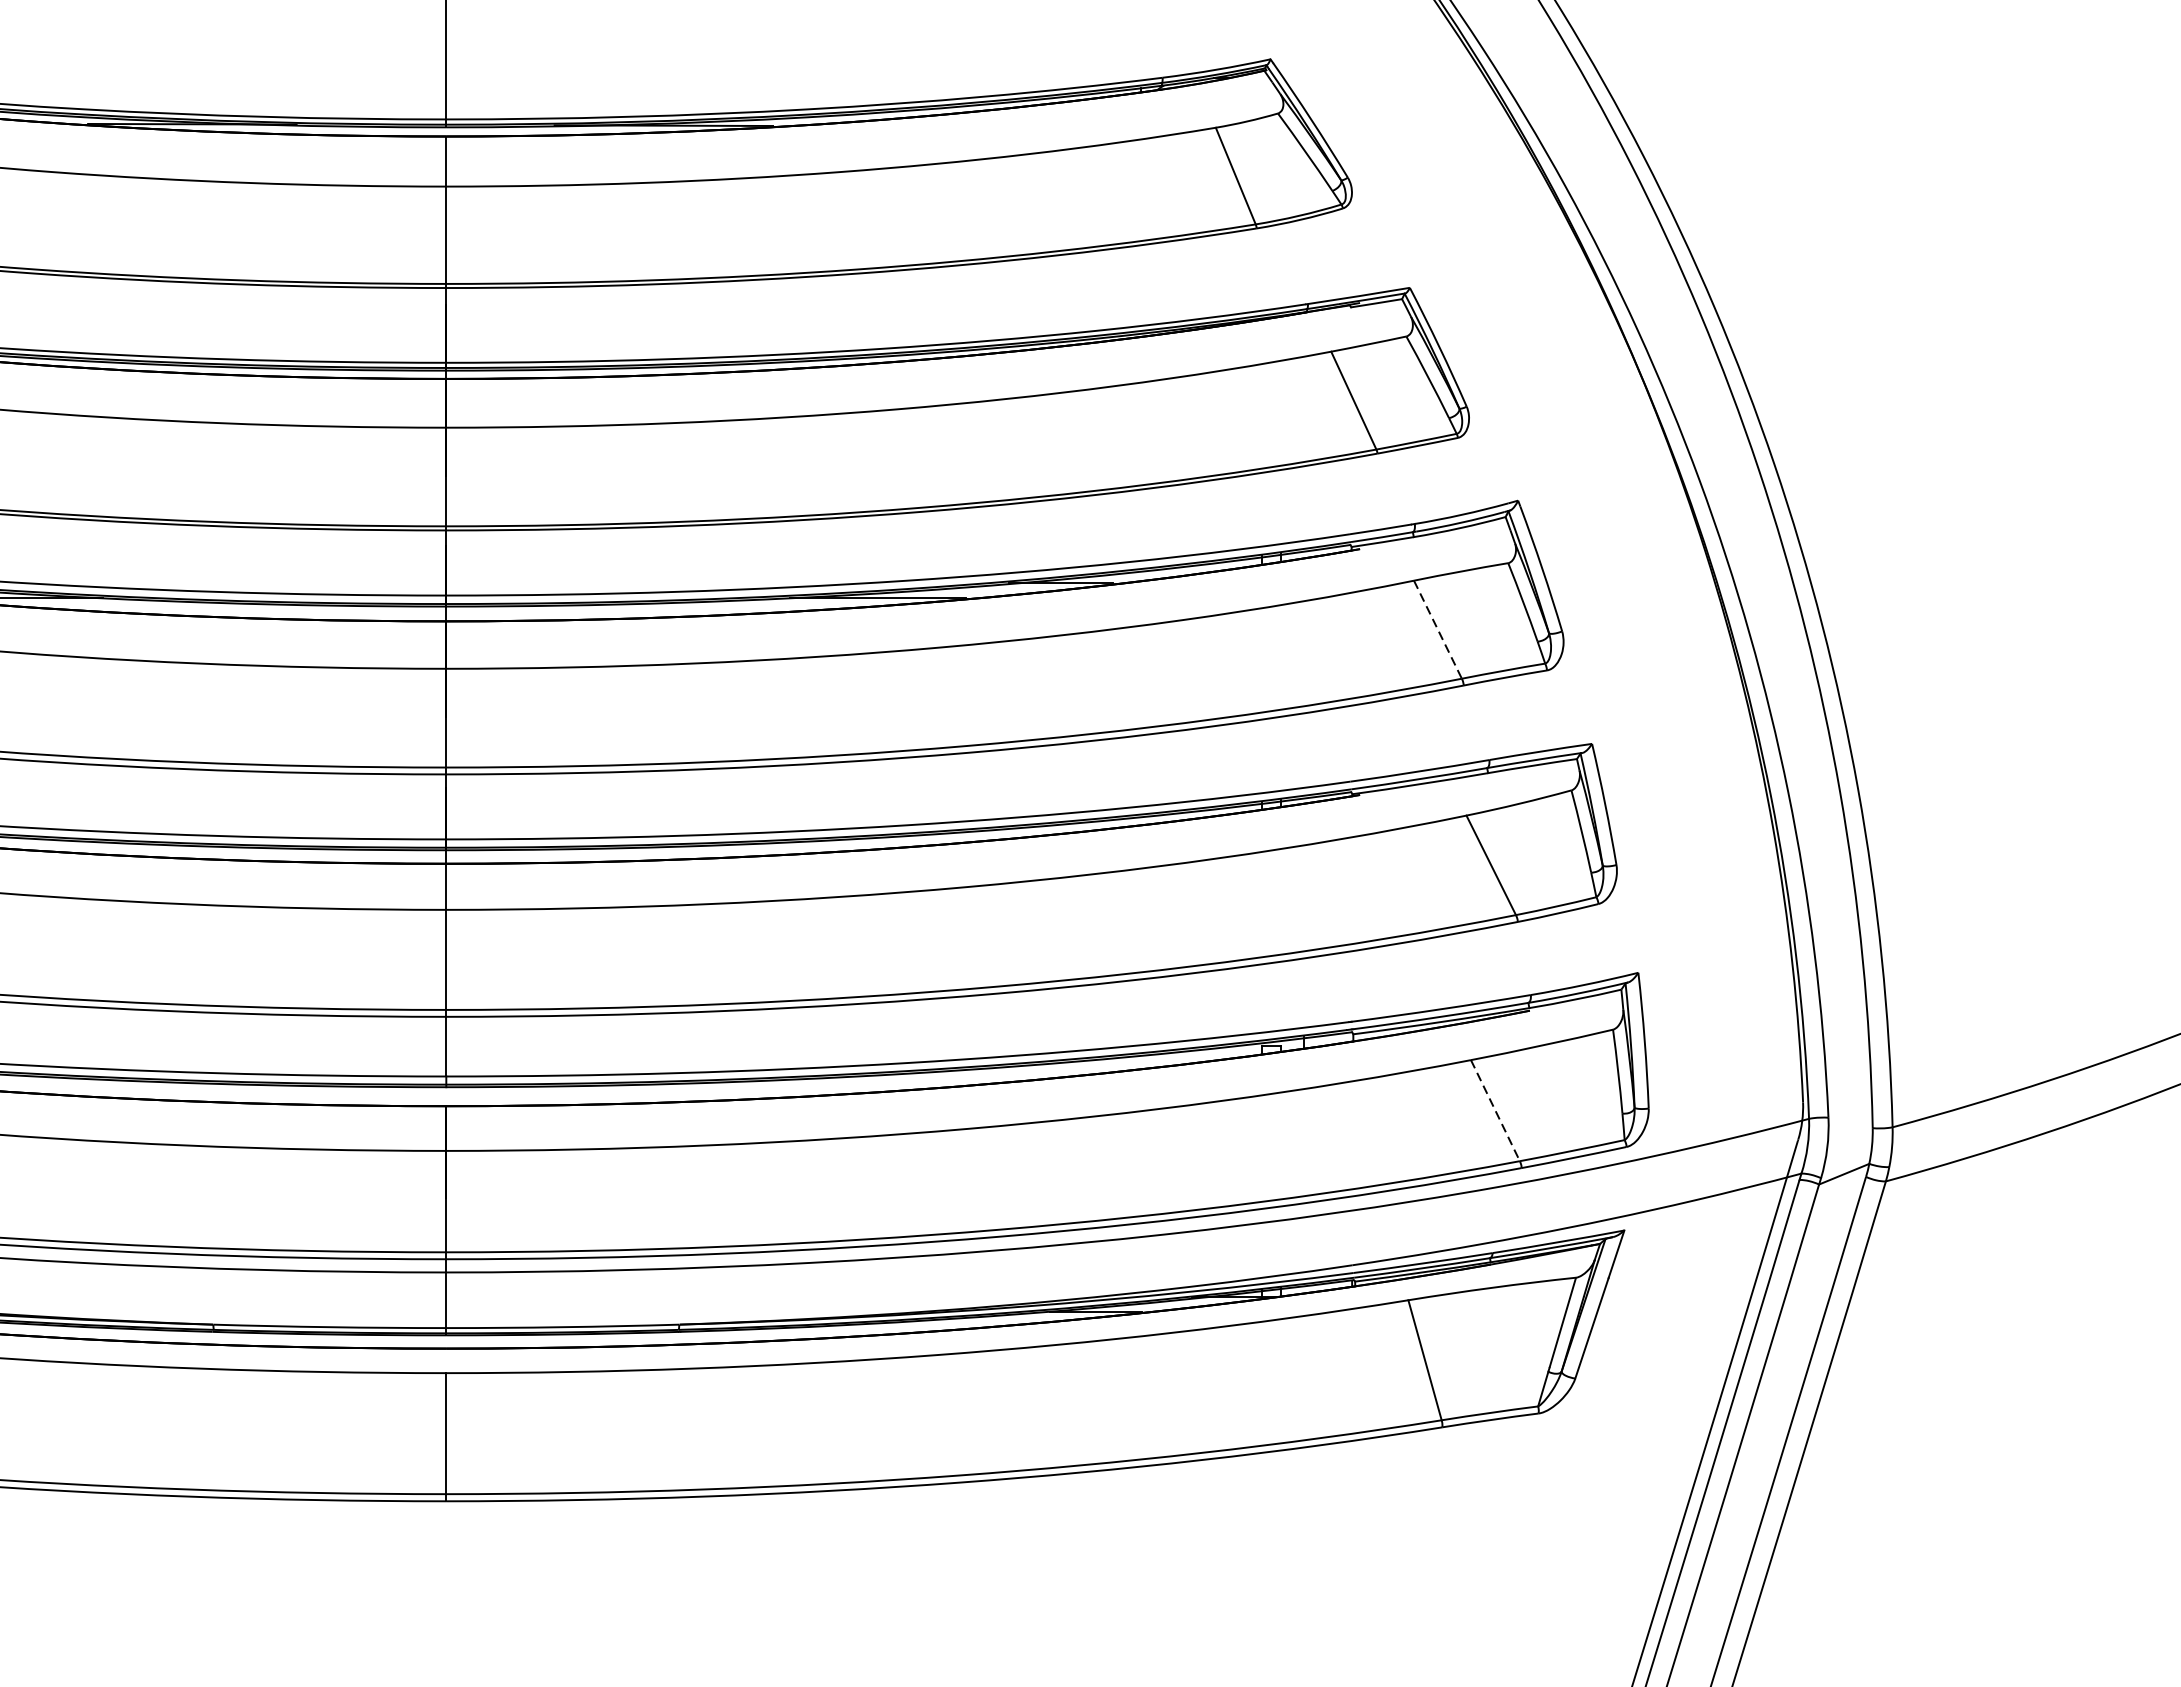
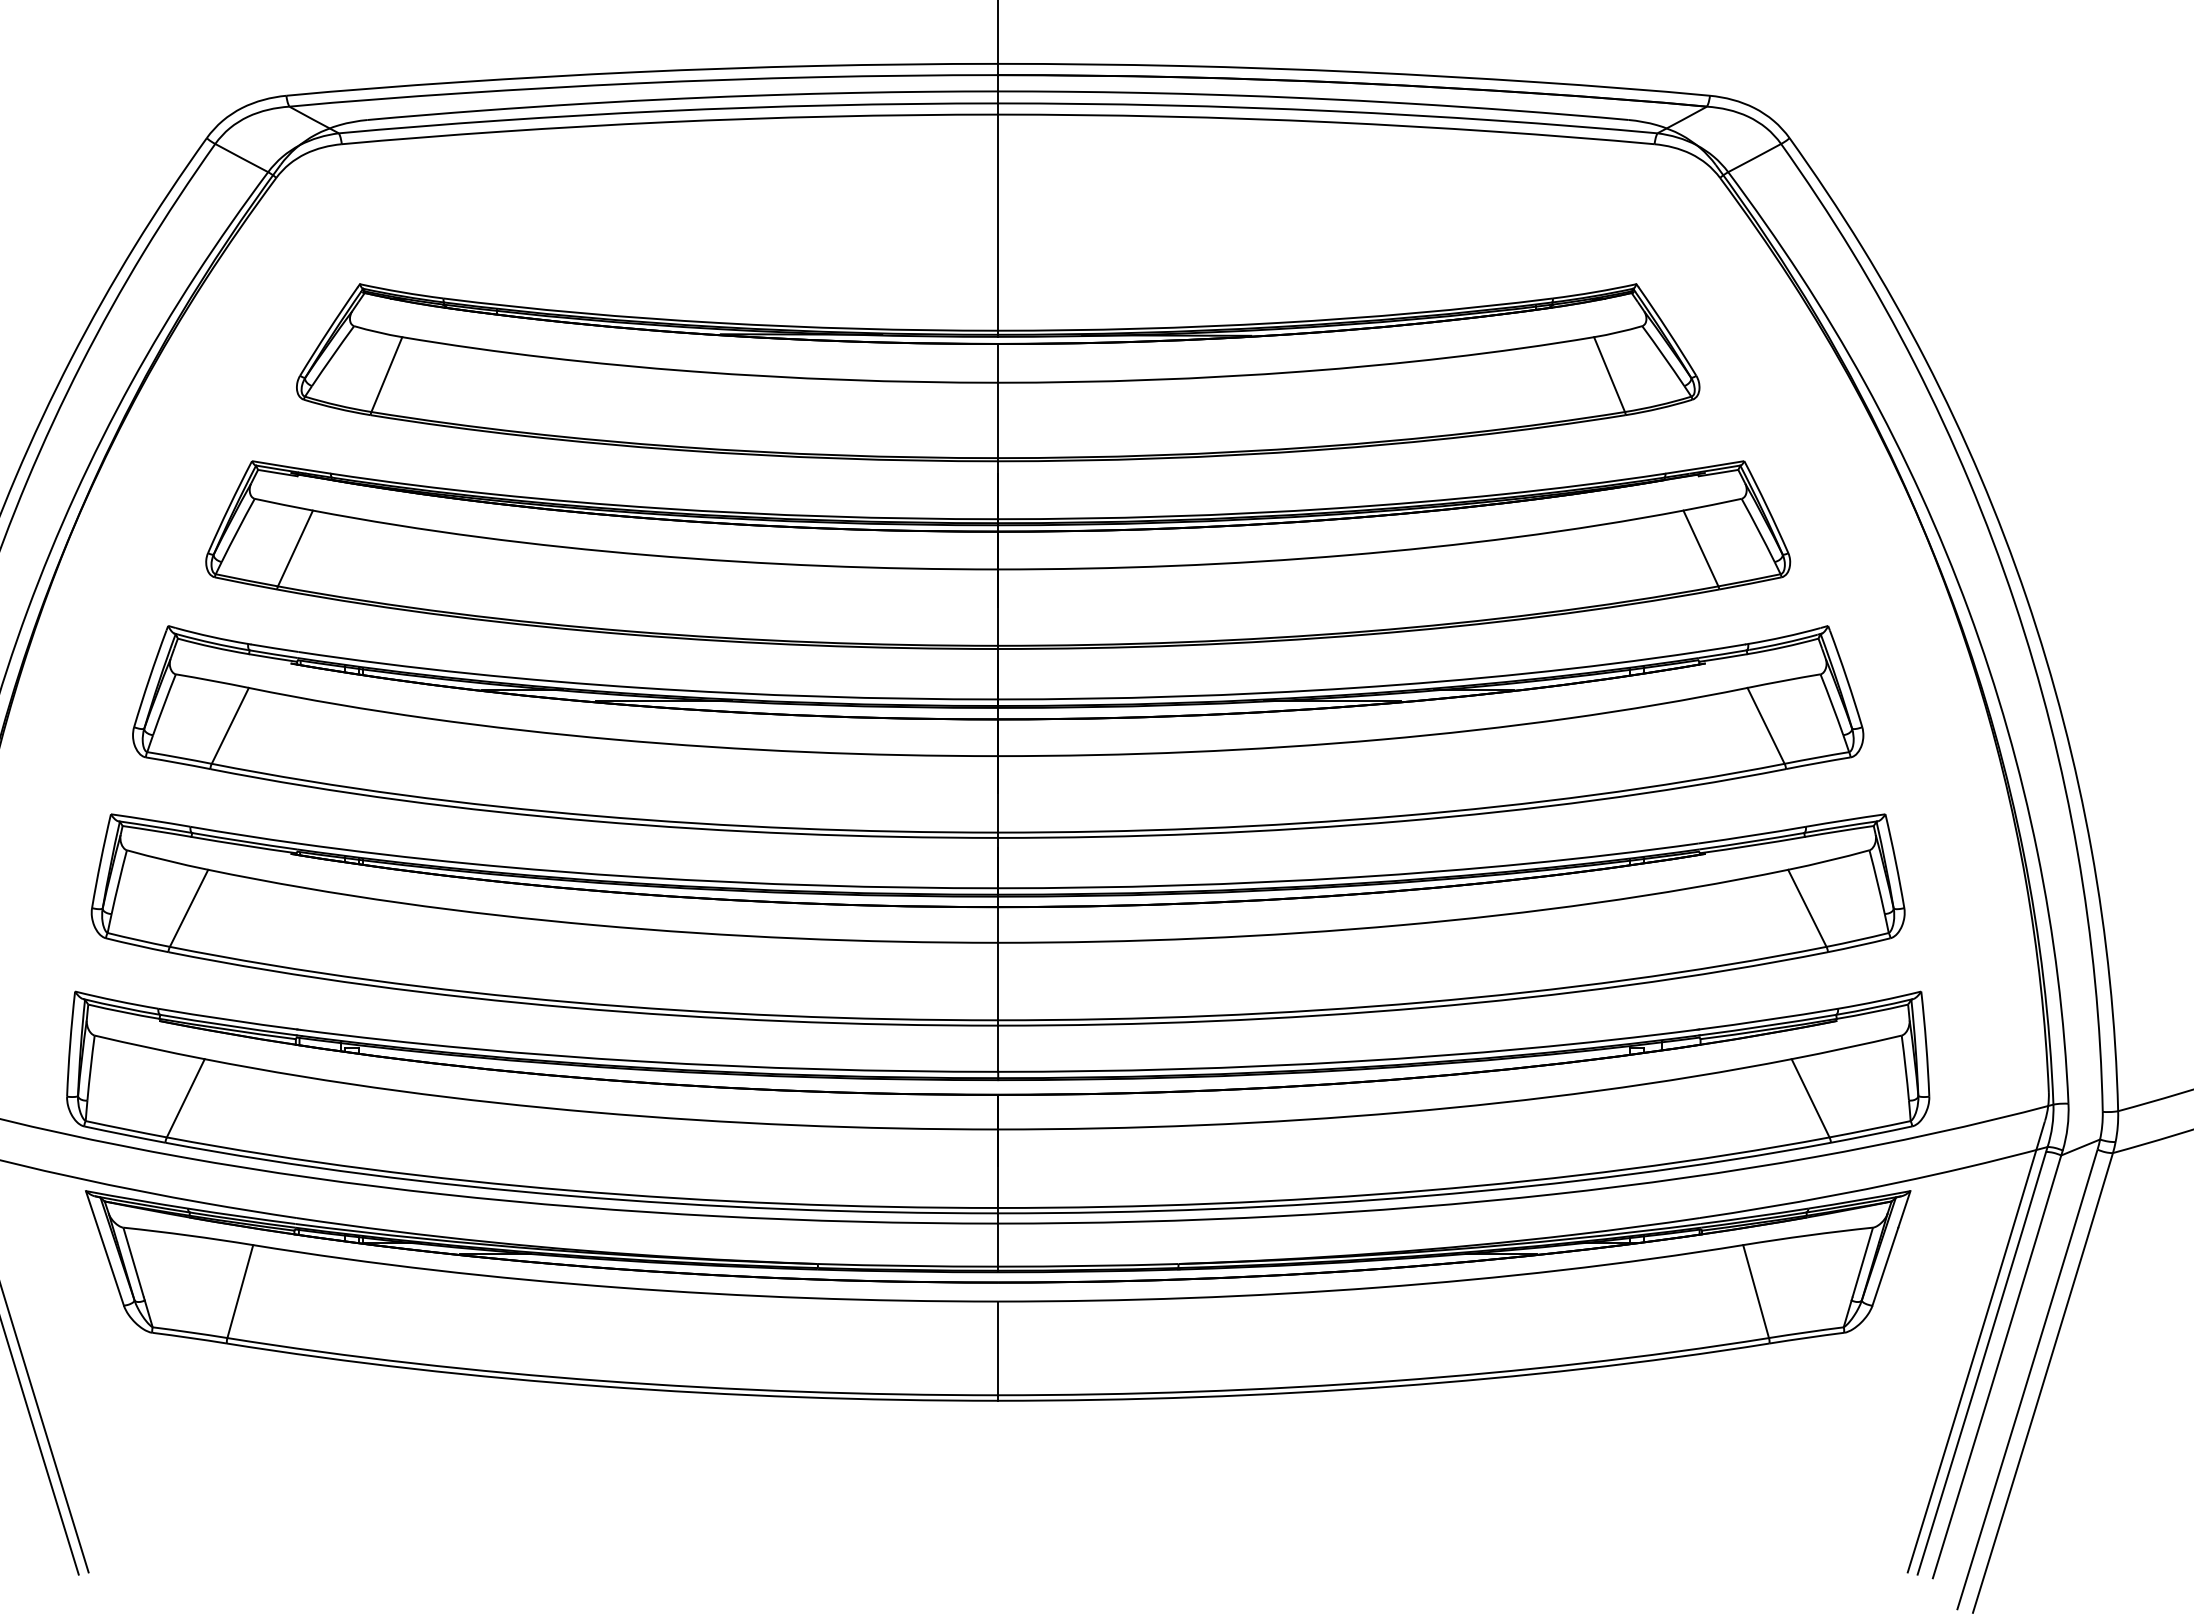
line: (1438, 630) -> (1766, 726), dashed -> solid
line: (1495, 1110) -> (1810, 1098), dashed -> solid

